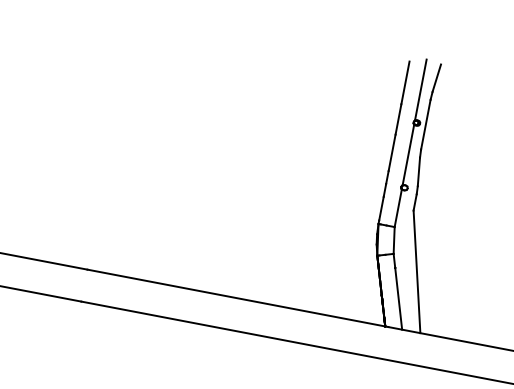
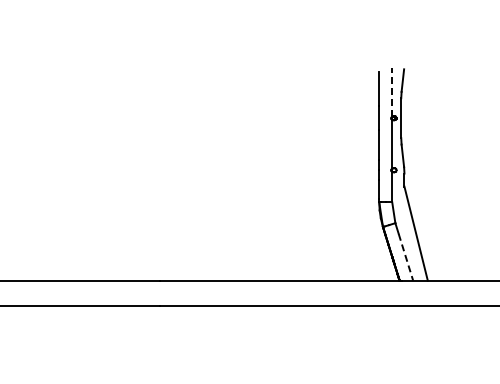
line: (421, 90) -> (392, 92), solid -> dashed
line: (399, 299) -> (406, 257), solid -> dashed

